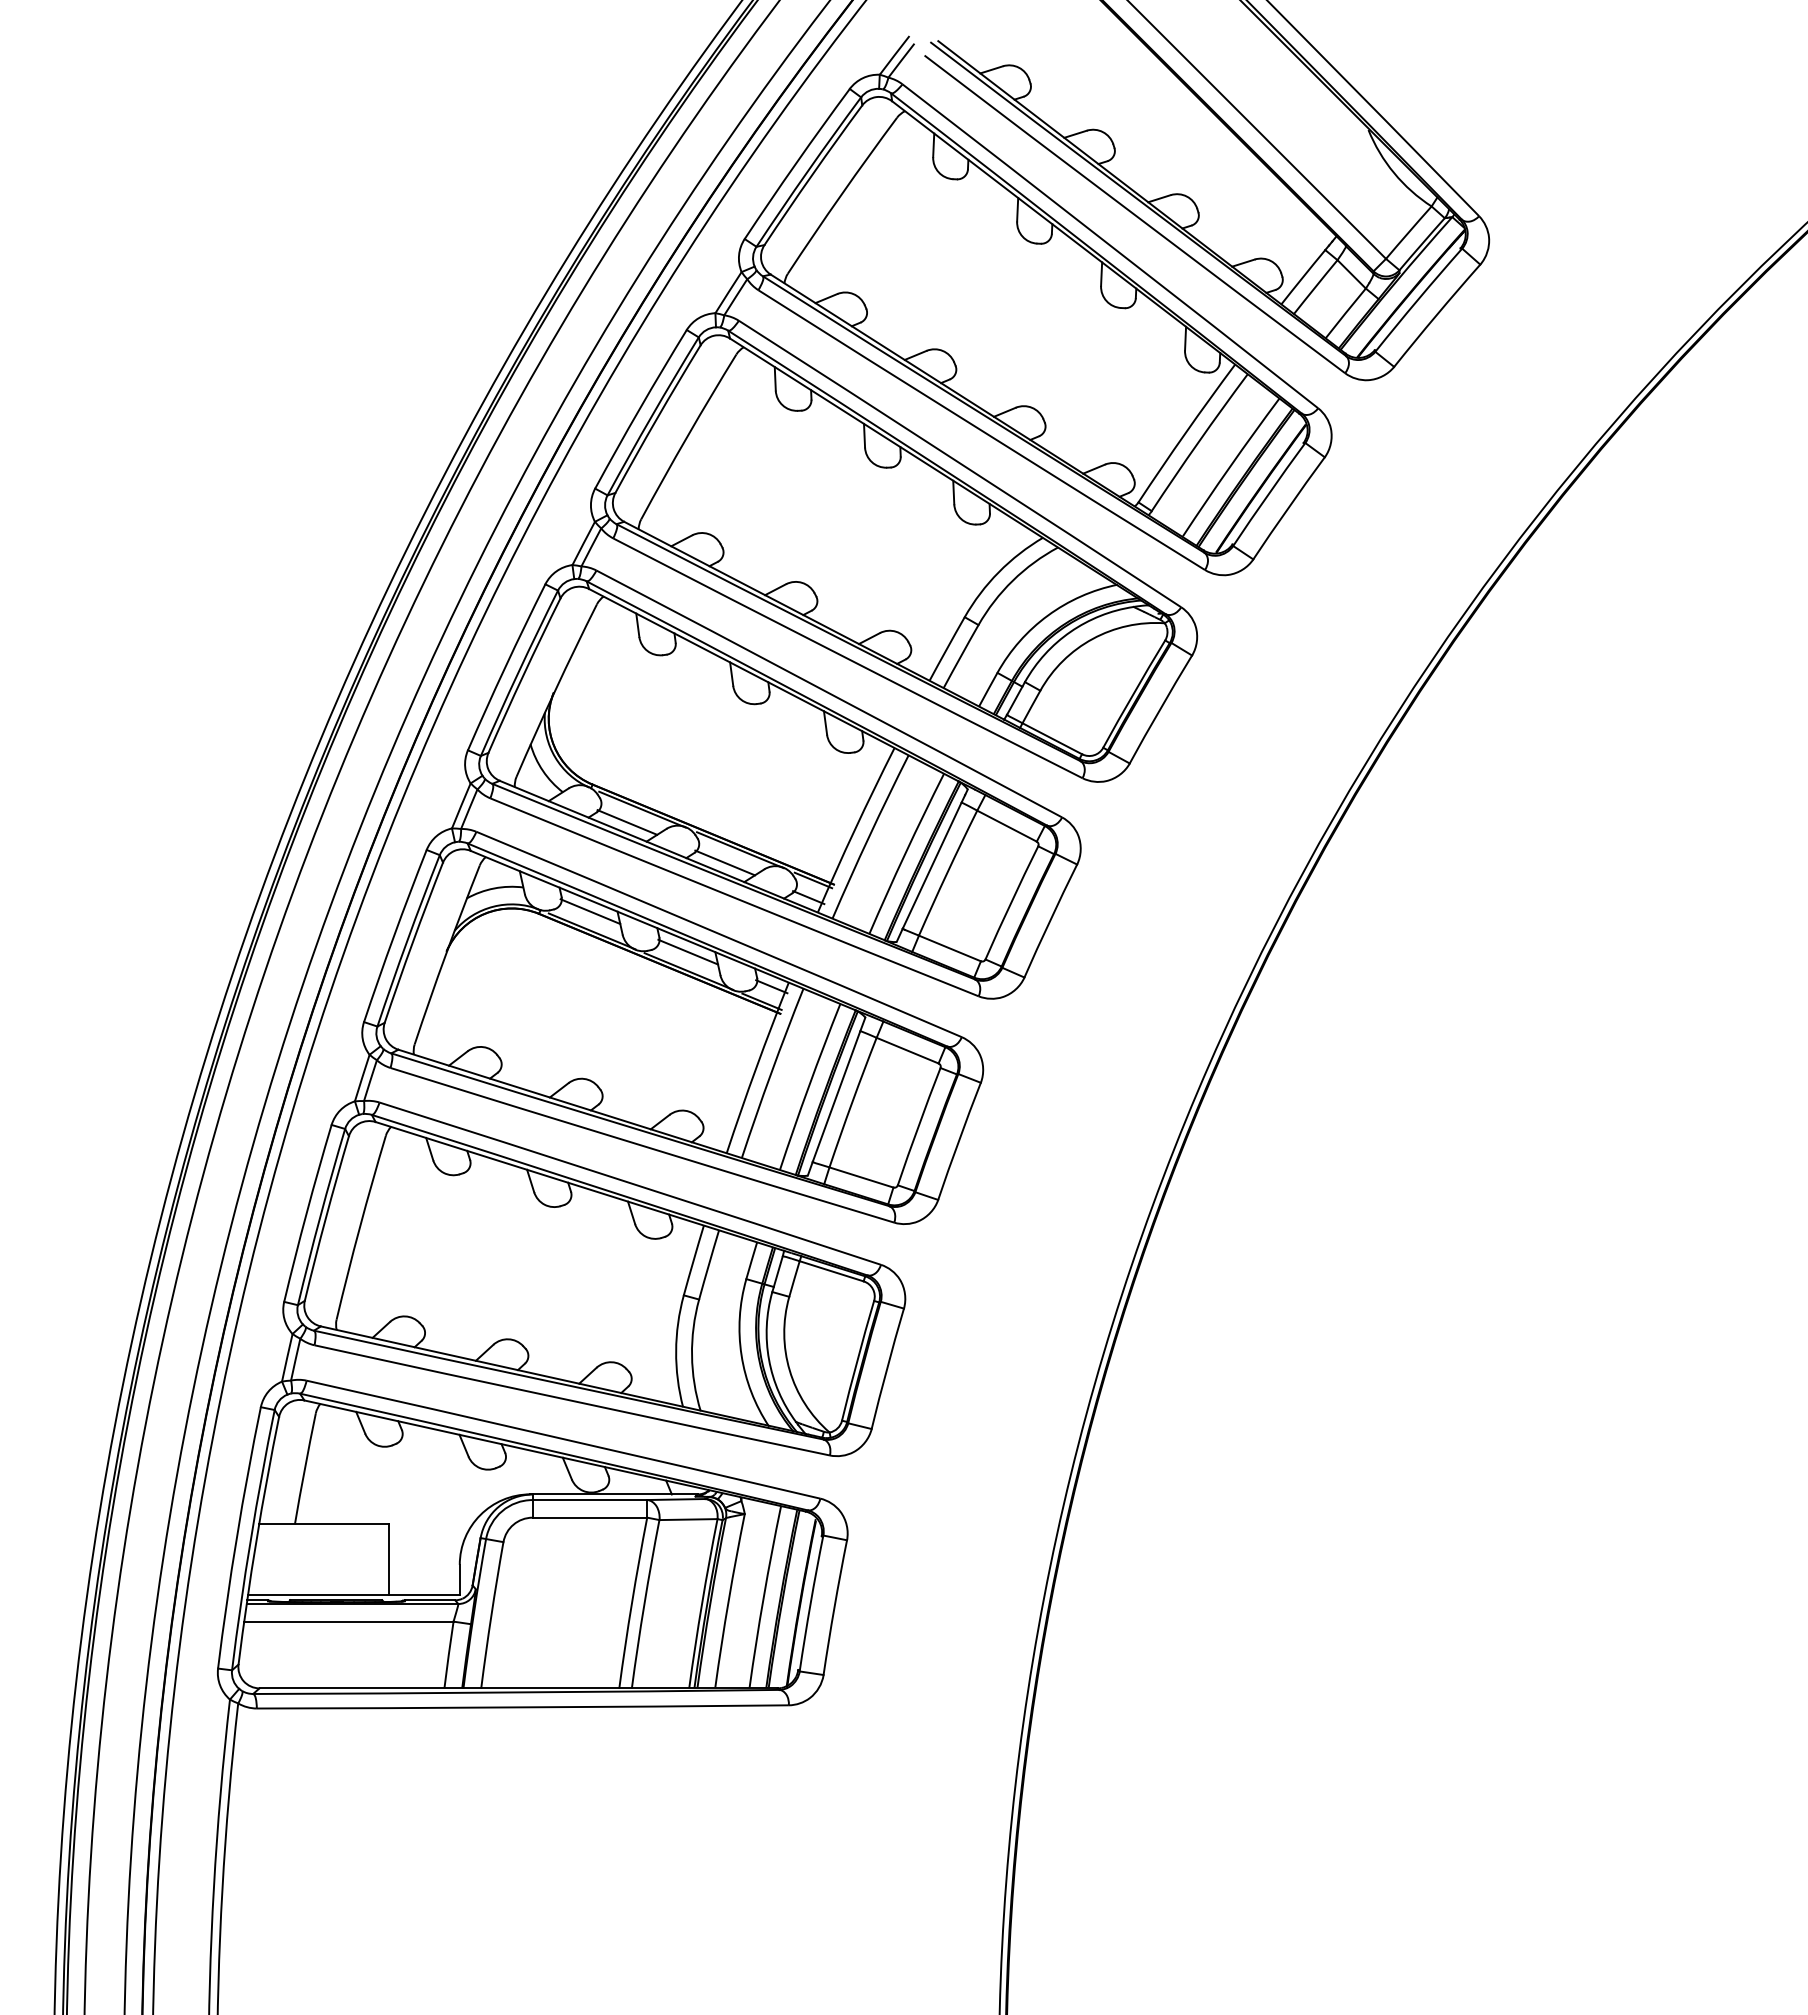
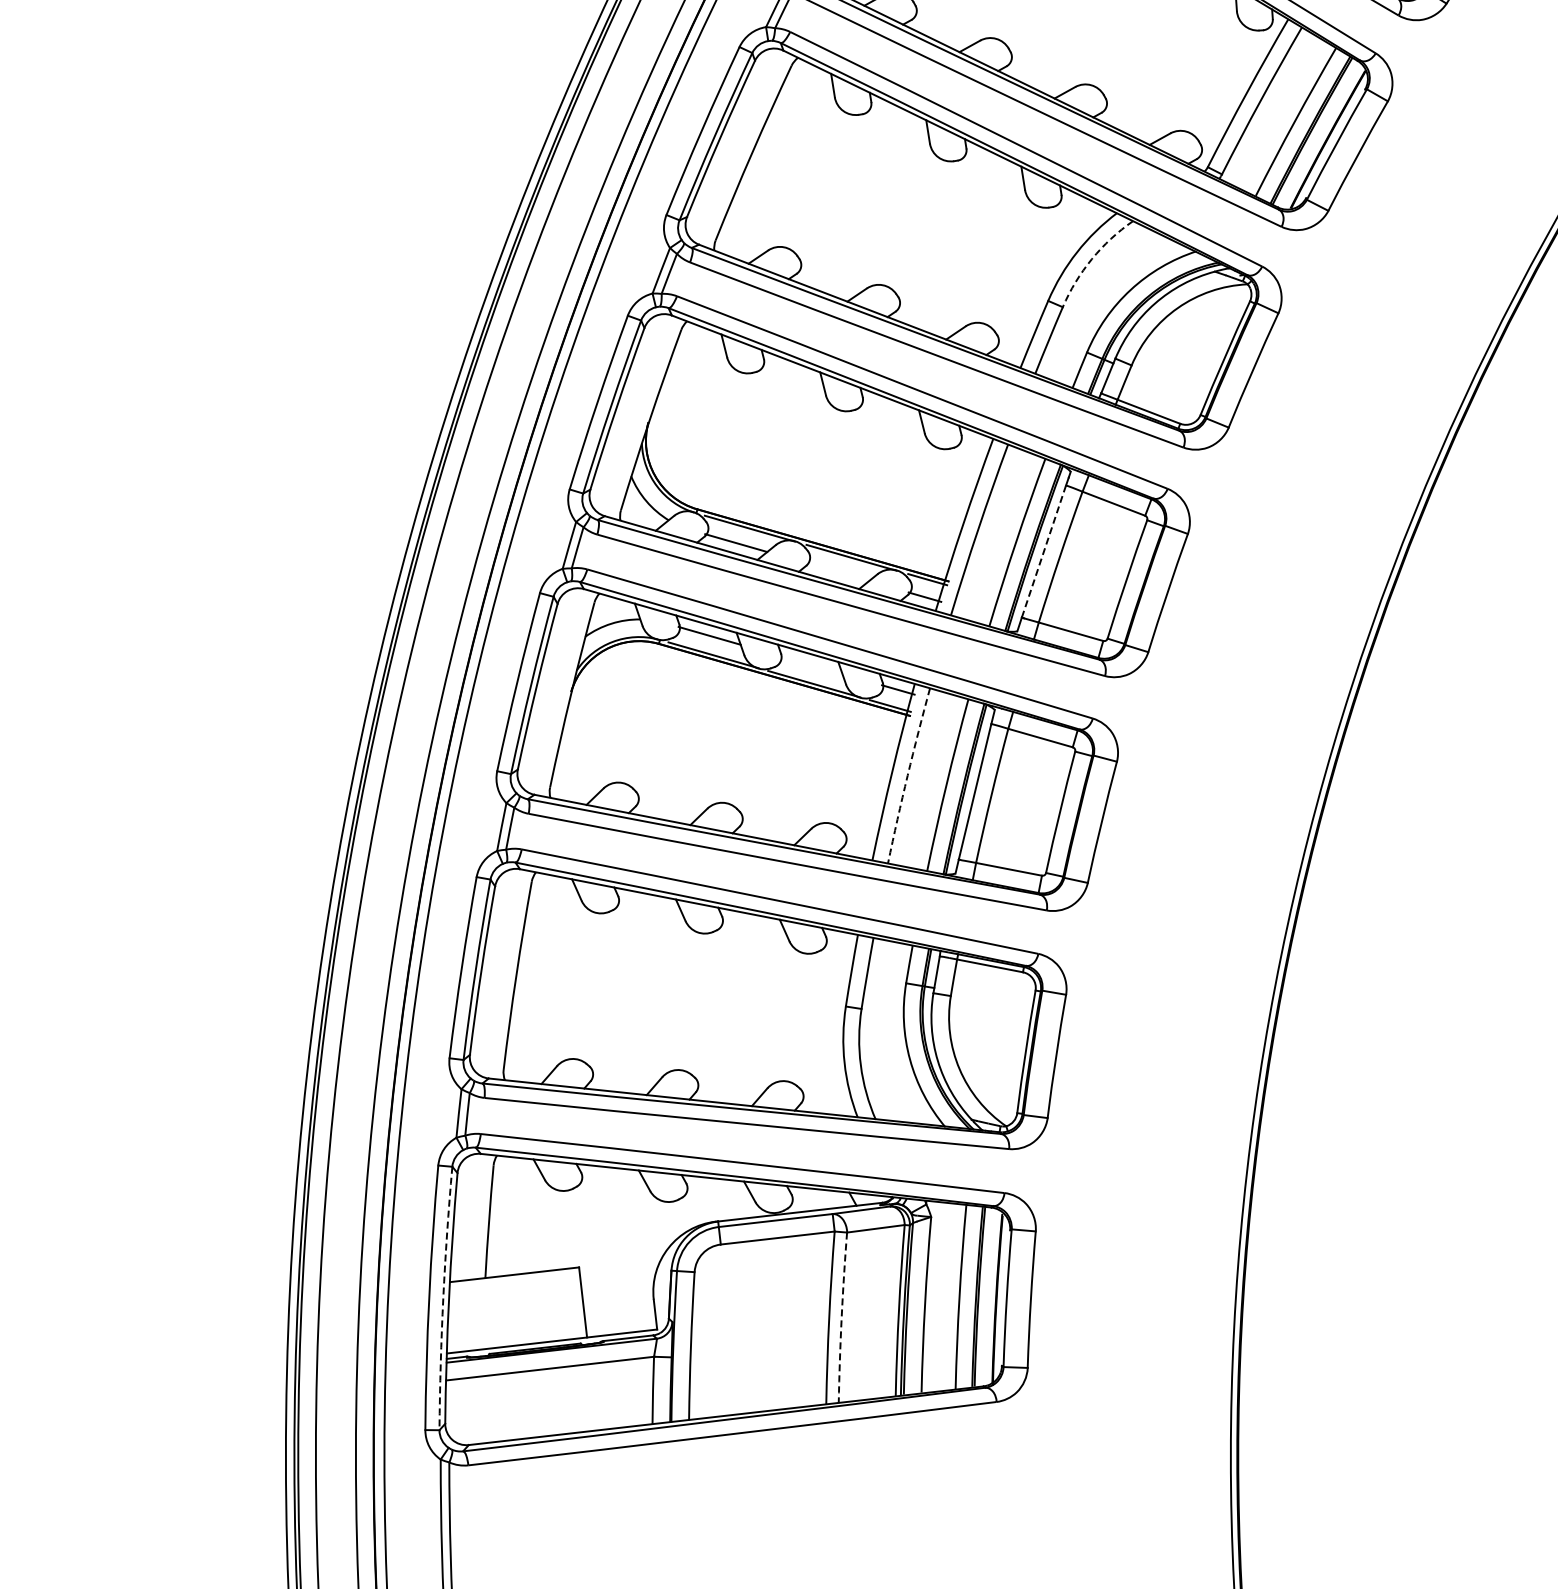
arc: (1012, 580) -> (1091, 259), solid -> dashed
line: (725, 862) -> (838, 571), removed
line: (932, 865) -> (1044, 551), solid -> dashed
line: (688, 951) -> (811, 664), removed
arc: (771, 1072) -> (907, 775), solid -> dashed
arc: (250, 1539) -> (442, 1298), solid -> dashed
arc: (644, 1604) -> (841, 1318), solid -> dashed

